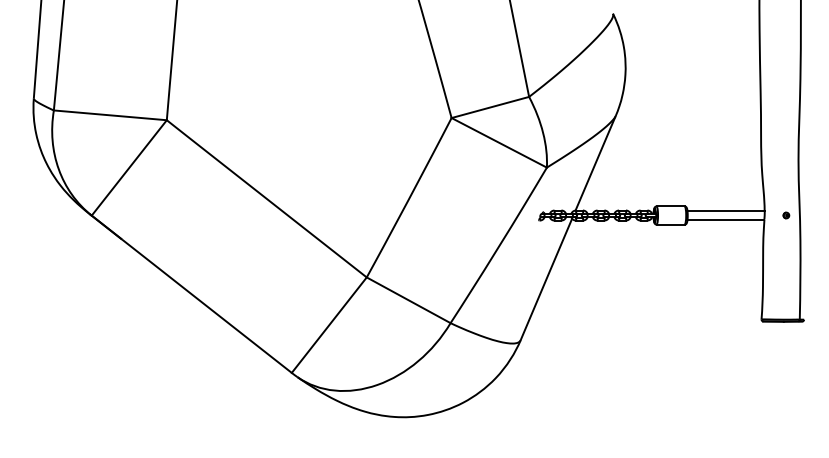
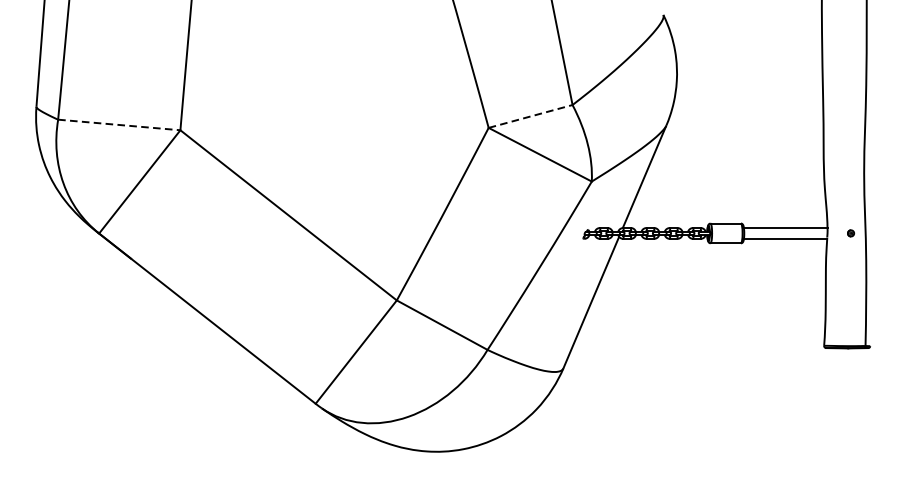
line: (490, 107) -> (530, 116), solid -> dashed
line: (110, 115) -> (119, 125), solid -> dashed

